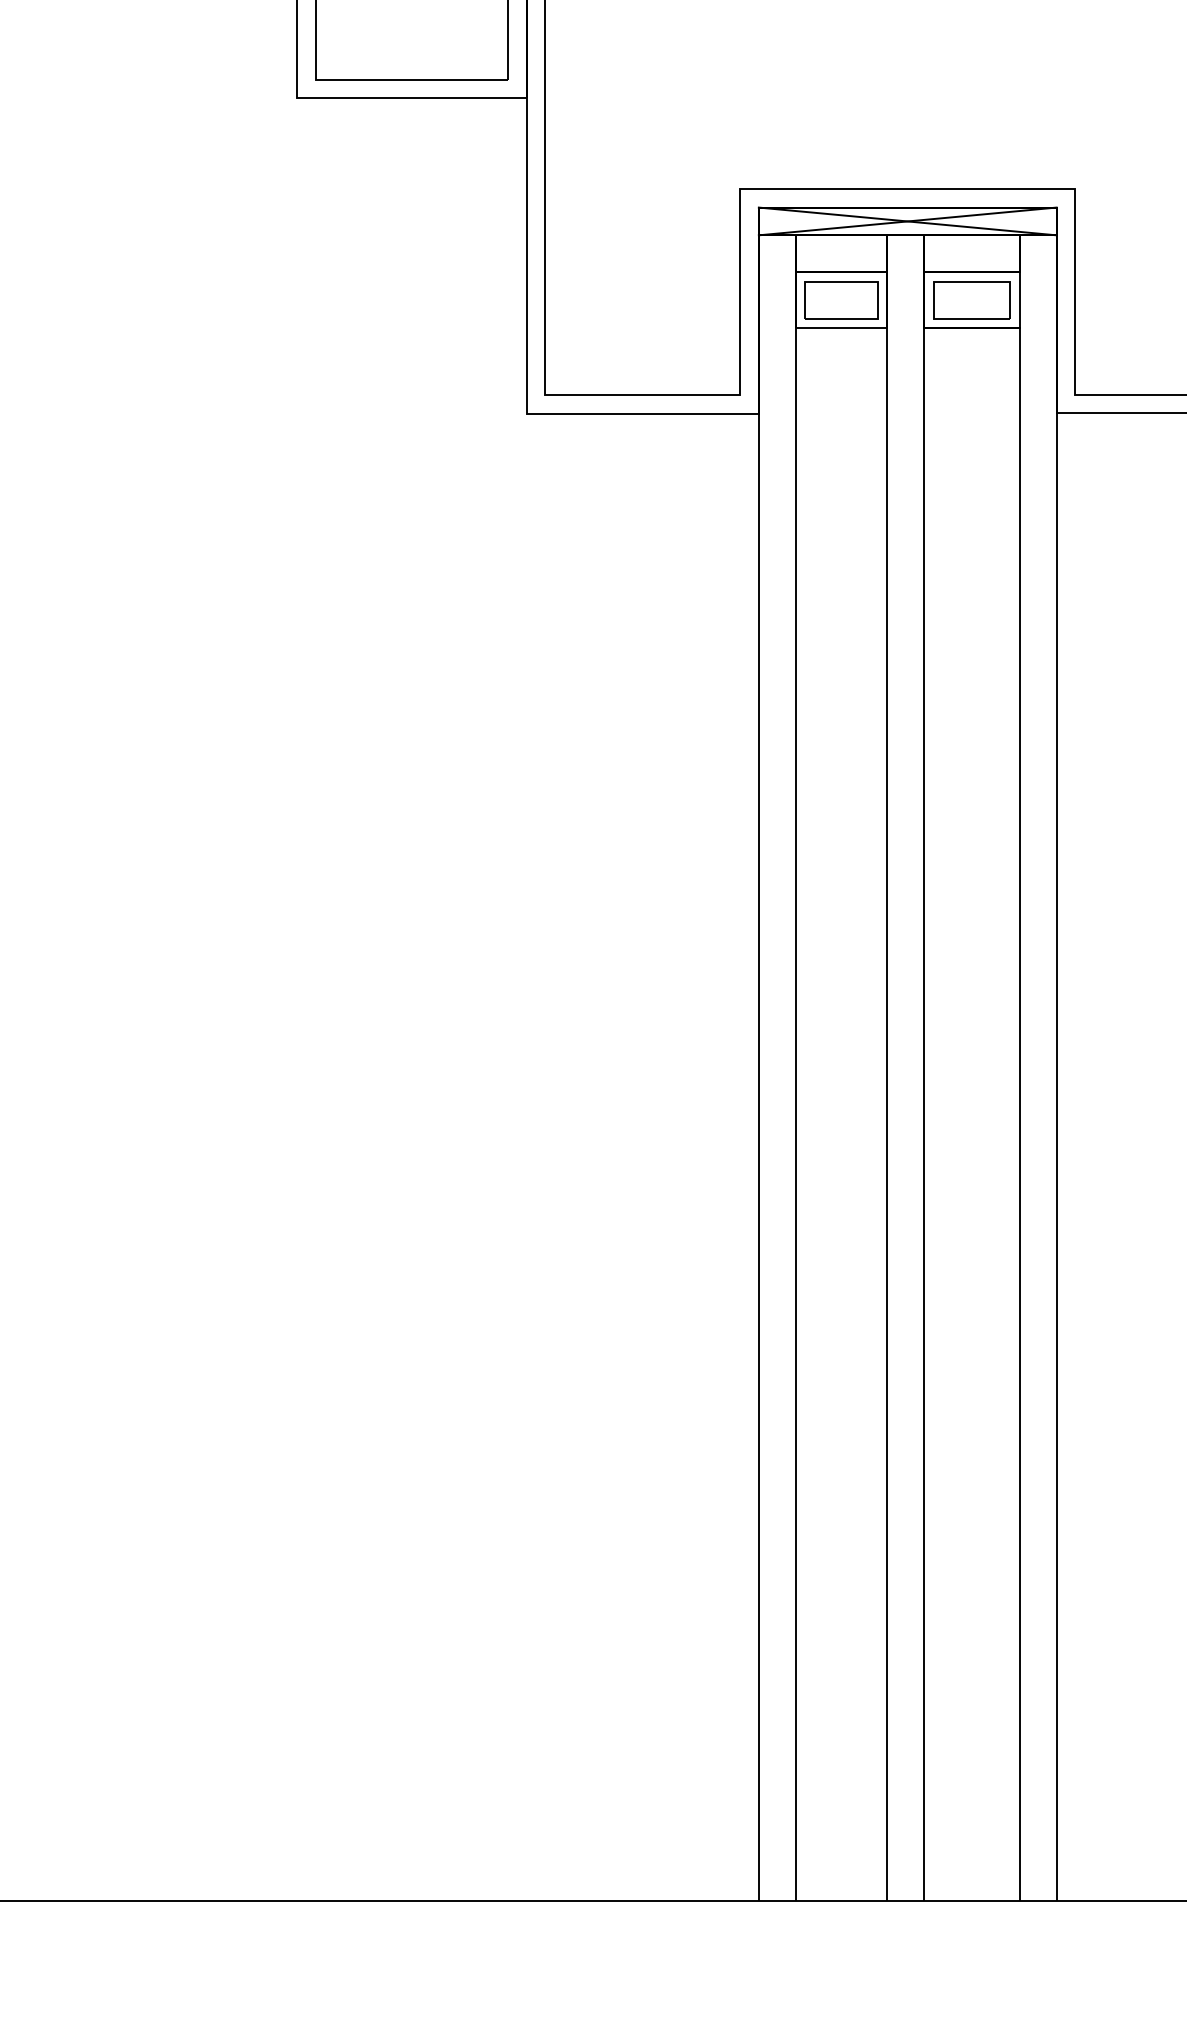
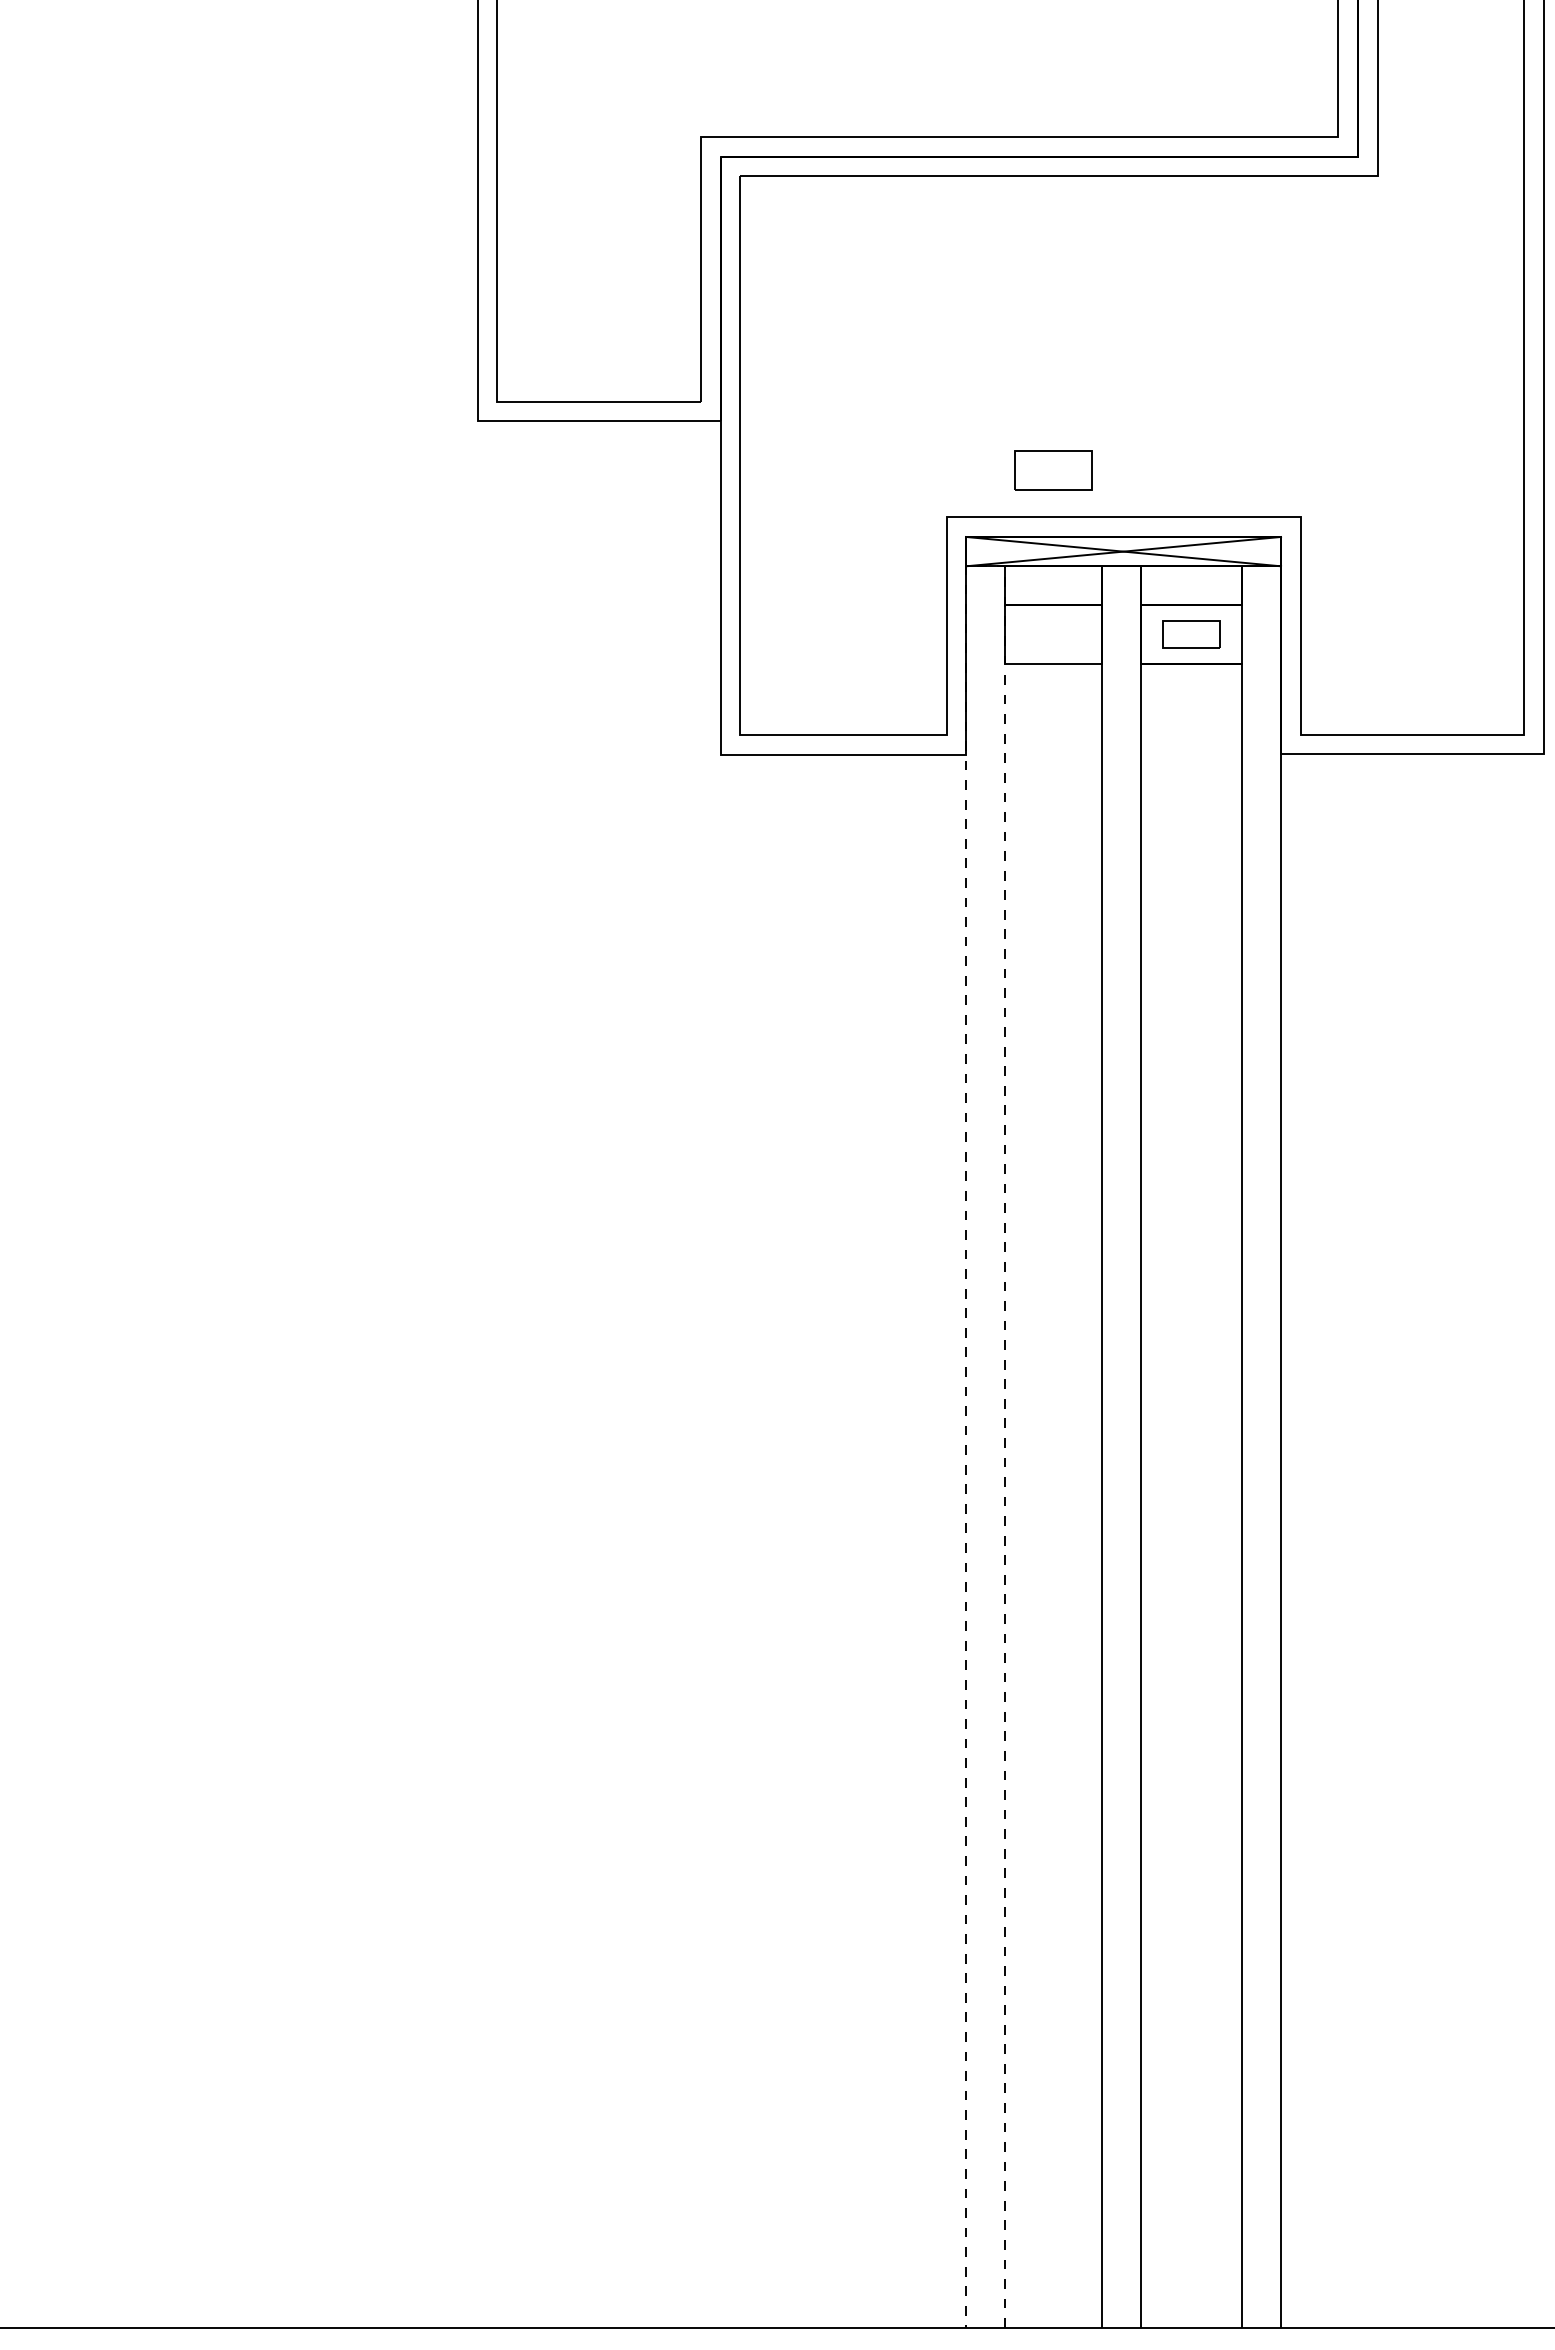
line: (777, 235) -> (985, 566), solid -> dashed
part: (841, 299) -> (1053, 470), moved
part: (971, 299) -> (1191, 634), size x0.7

